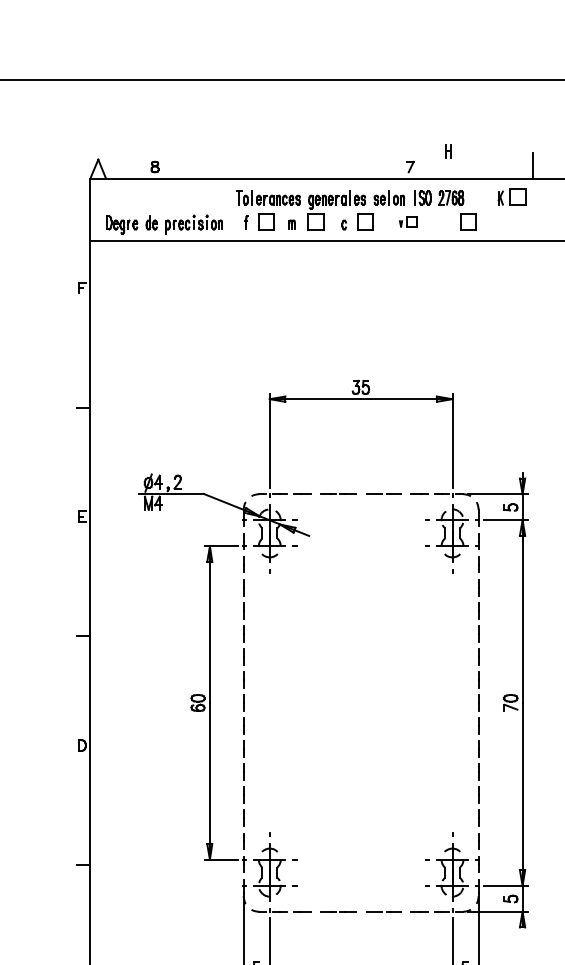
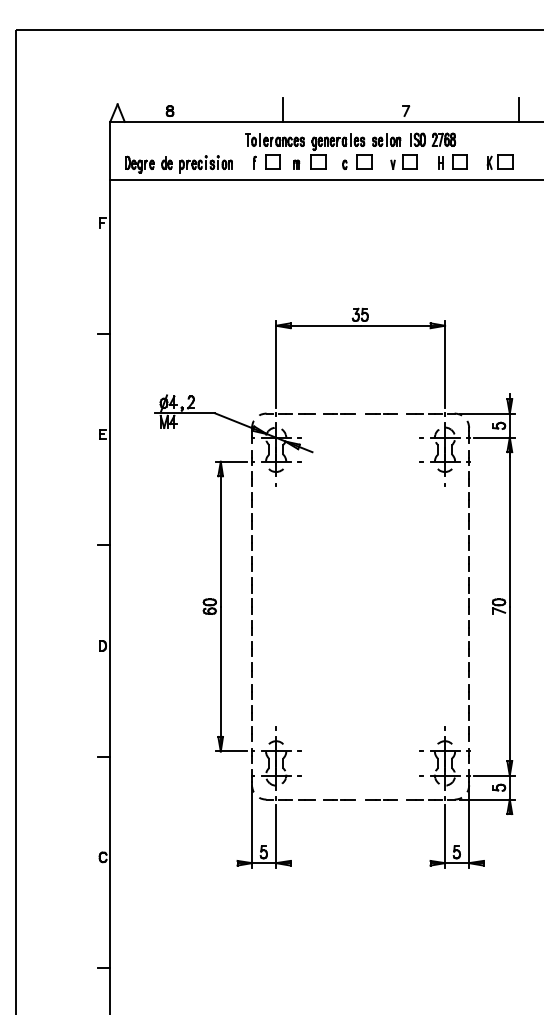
part: (447, 151) -> (440, 162), moved
line: (277, 165) -> (283, 109), added
part: (511, 196) -> (499, 161), moved
part: (407, 221) -> (403, 161), size x1.67

